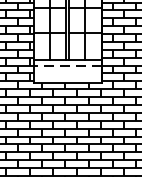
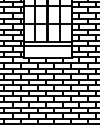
line: (67, 65) -> (47, 46), dashed -> solid

